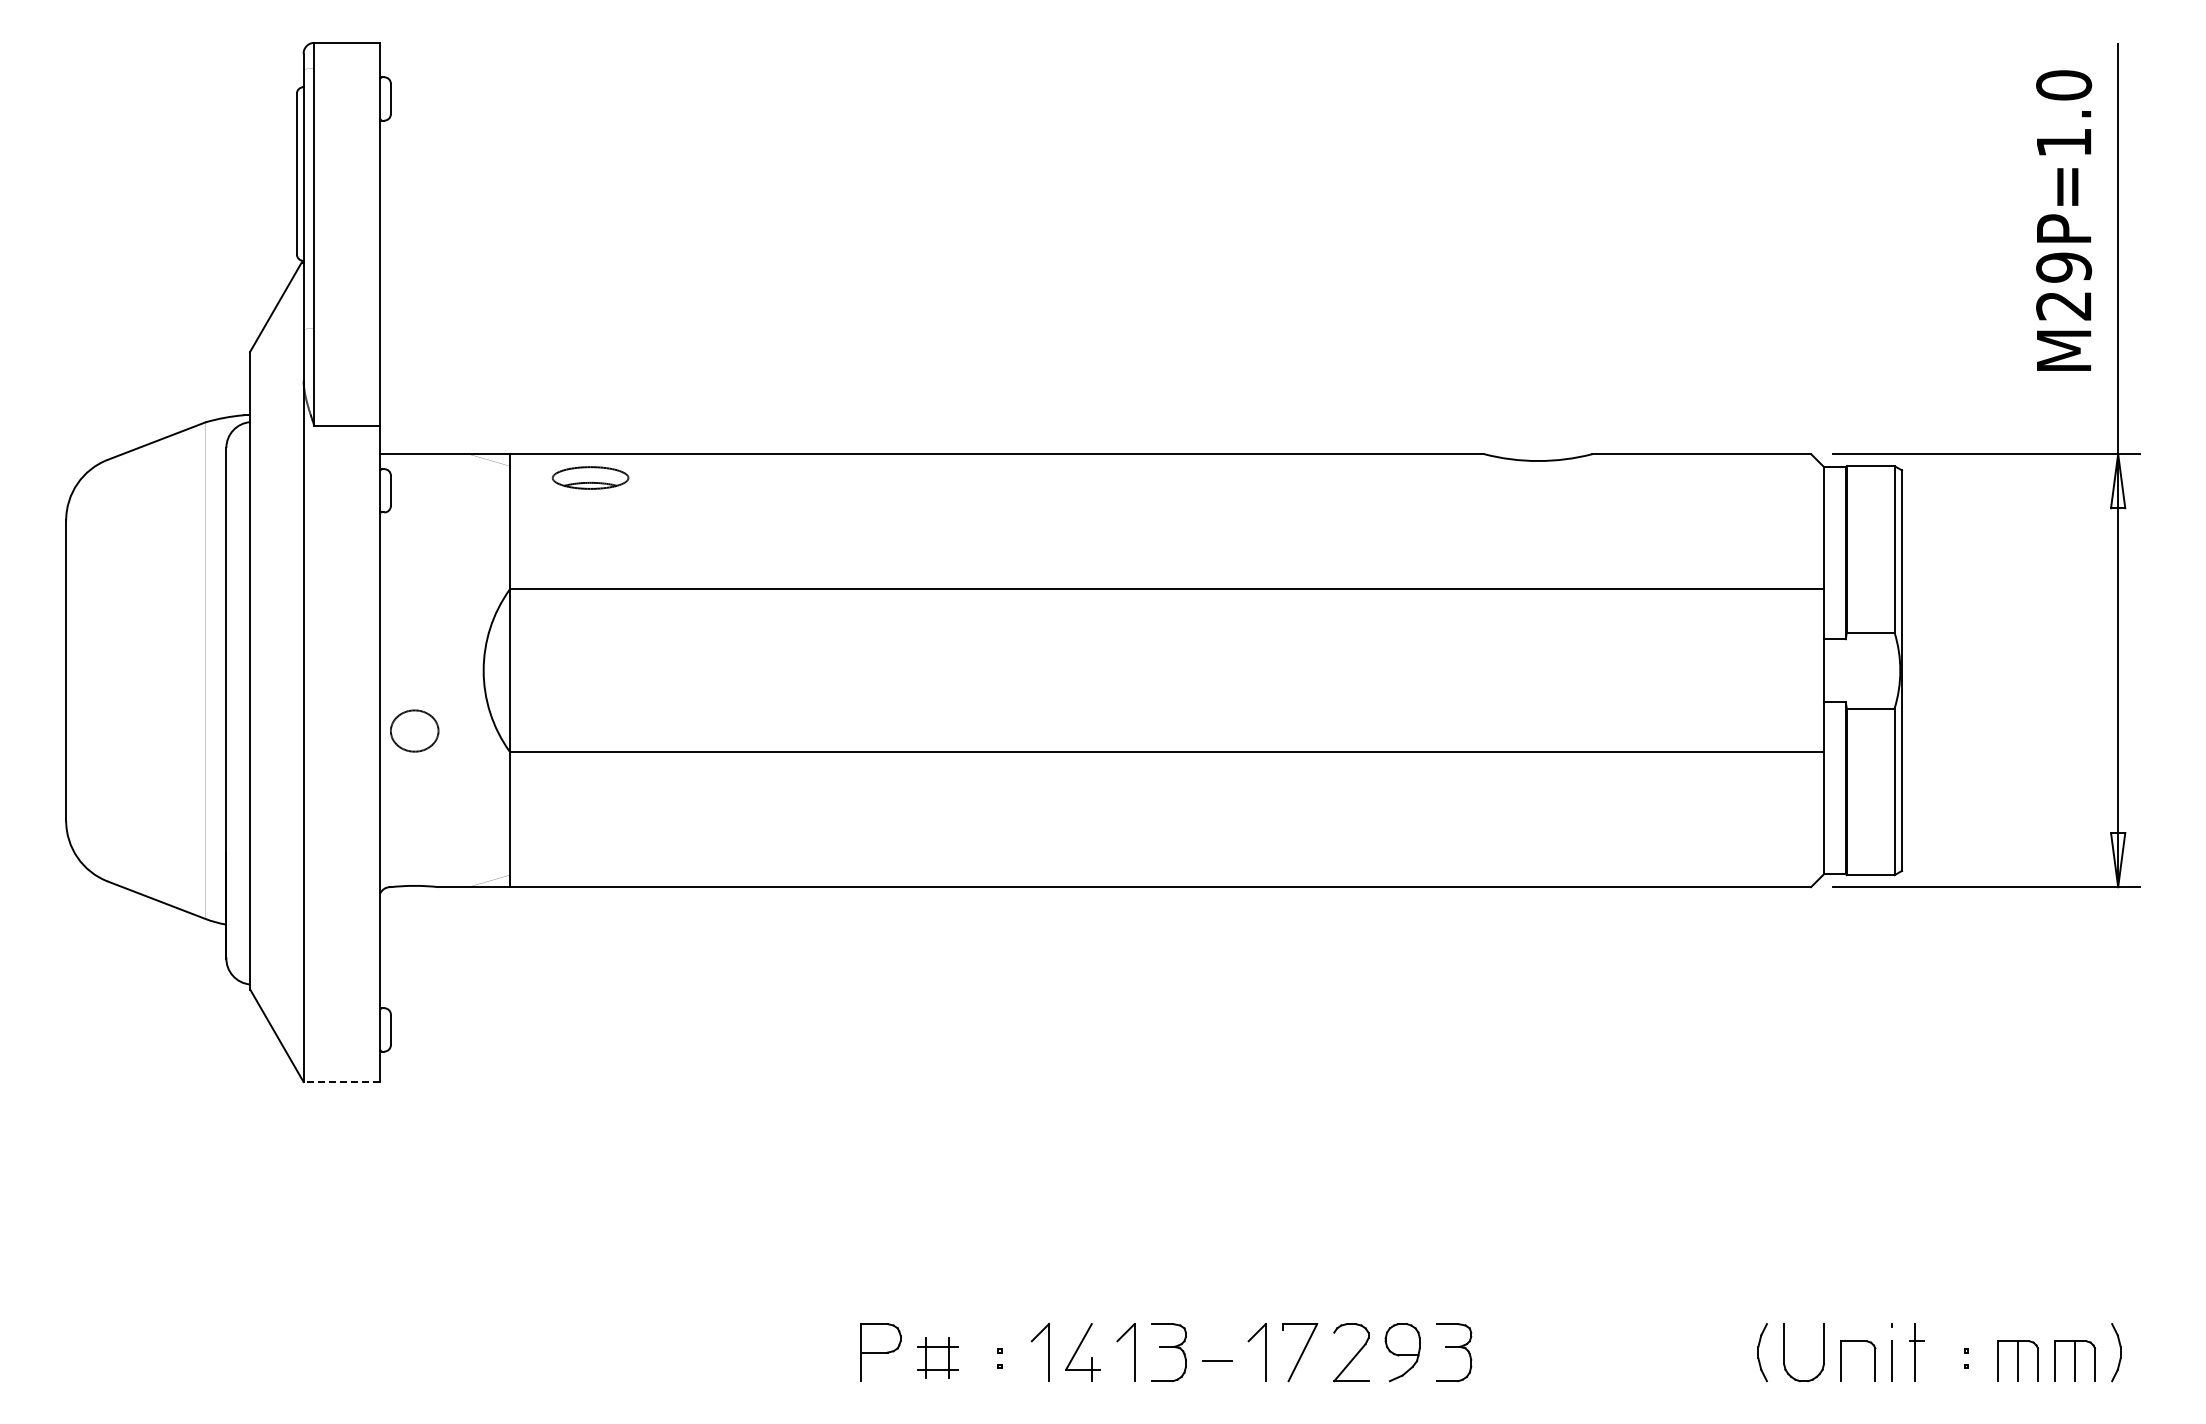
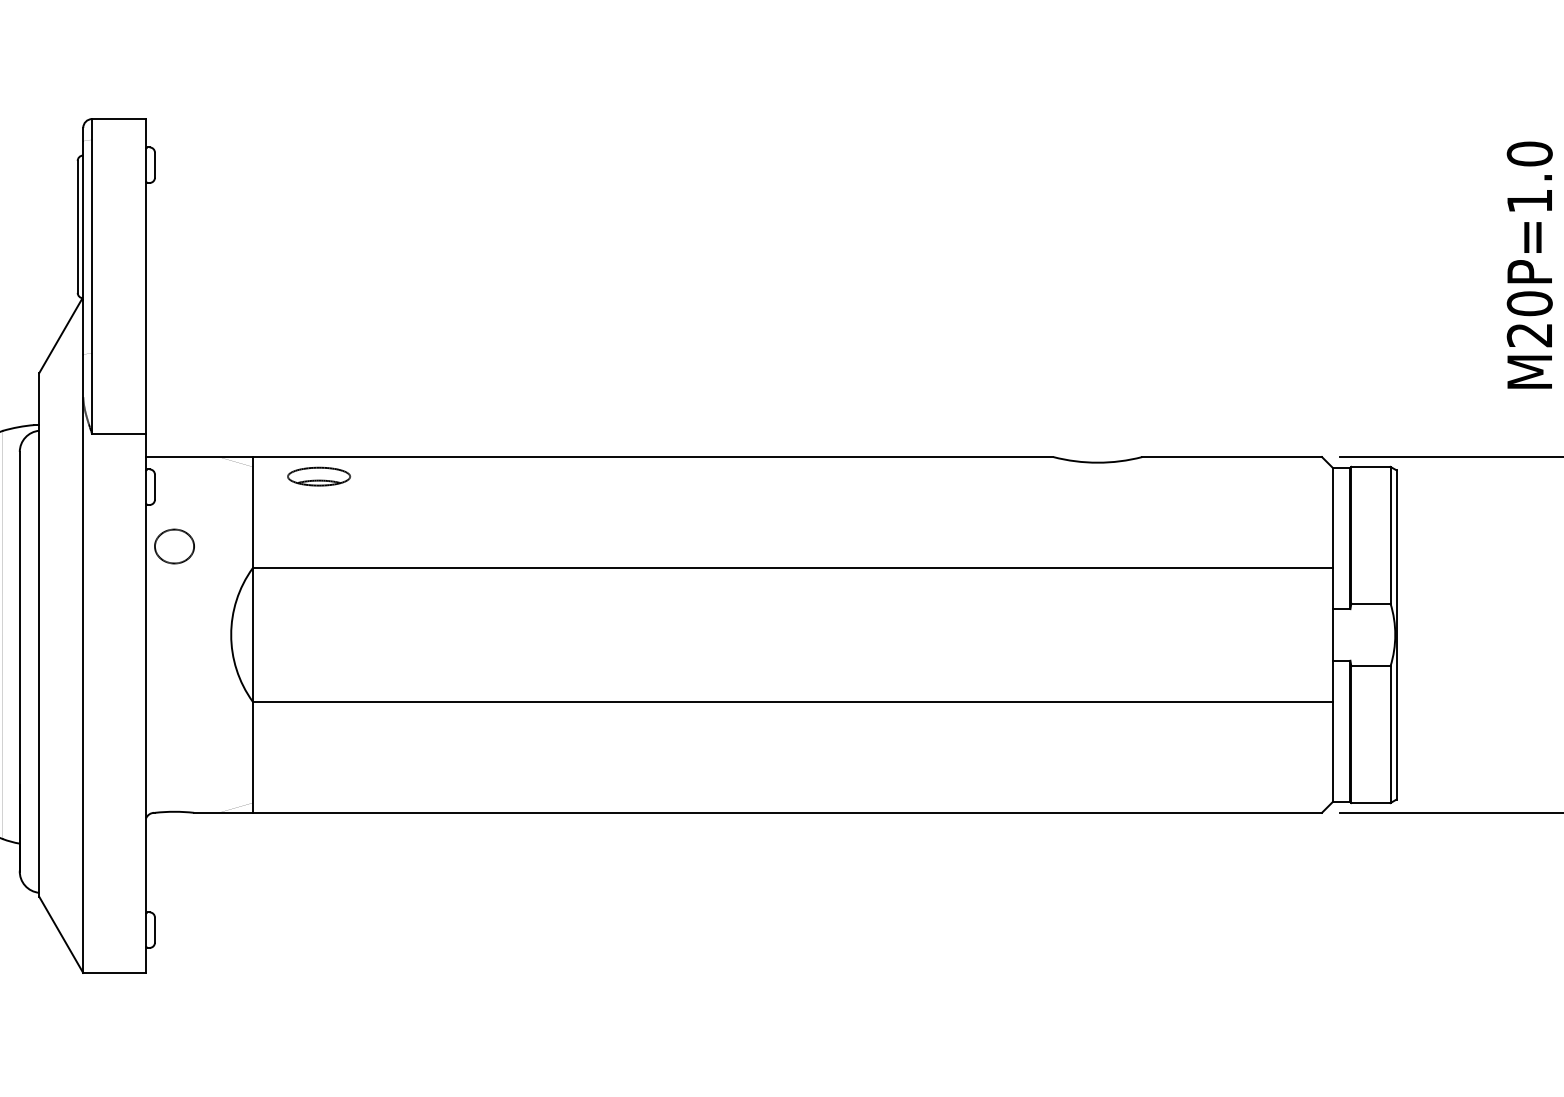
text: (2064, 267) -> (1530, 303), 29 -> 20
part: (414, 730) -> (174, 546), moved
line: (341, 1082) -> (114, 973), dashed -> solid

